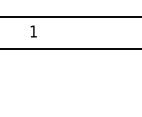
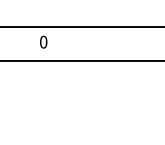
text: (33, 30) -> (43, 41), 1 -> 0

